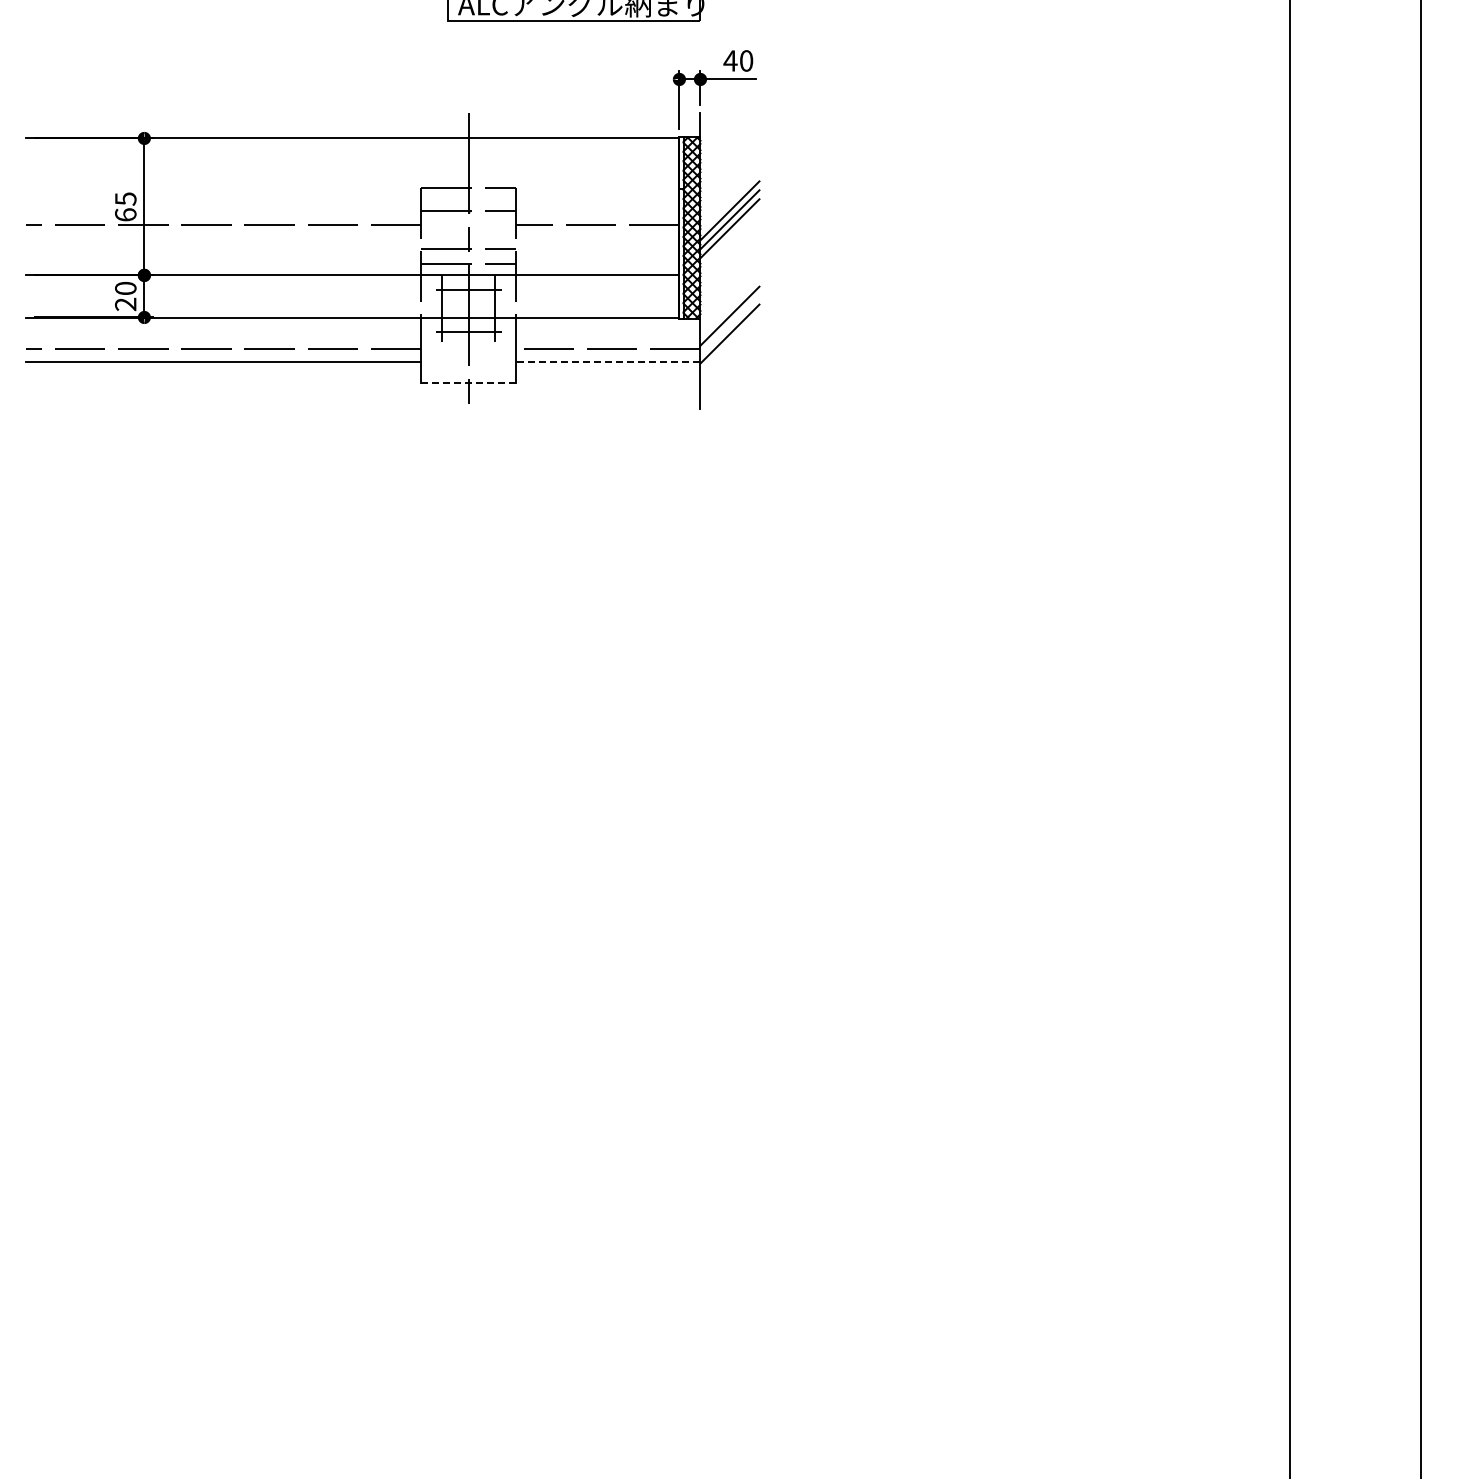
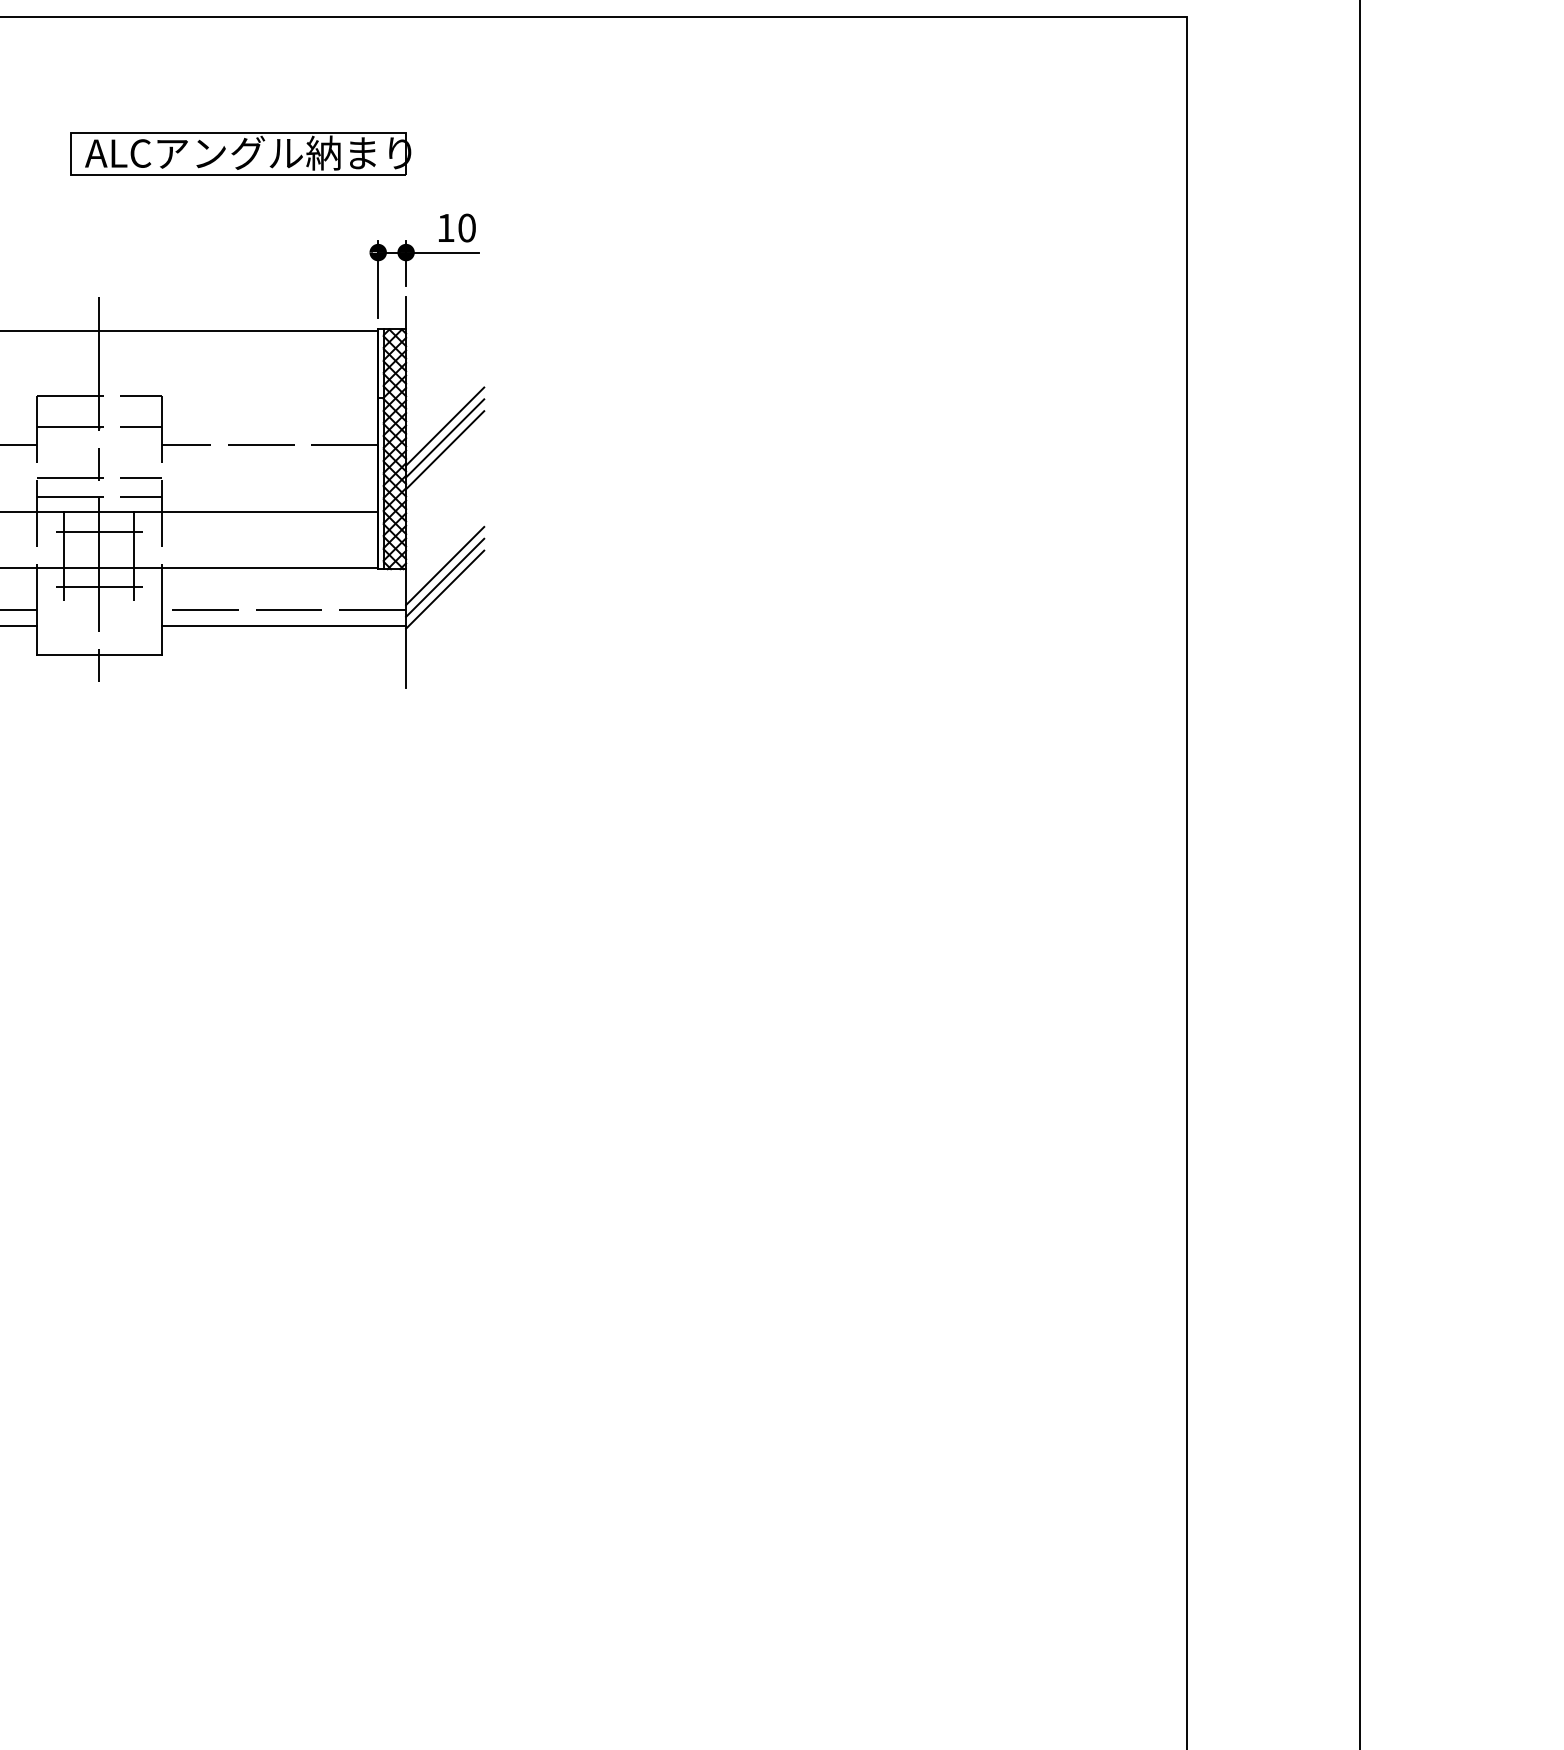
text: (730, 60) -> (445, 227), 40 -> 10
line: (729, 324) -> (444, 577), added
line: (607, 361) -> (282, 626), dashed -> solid
line: (469, 383) -> (100, 655), dashed -> solid

